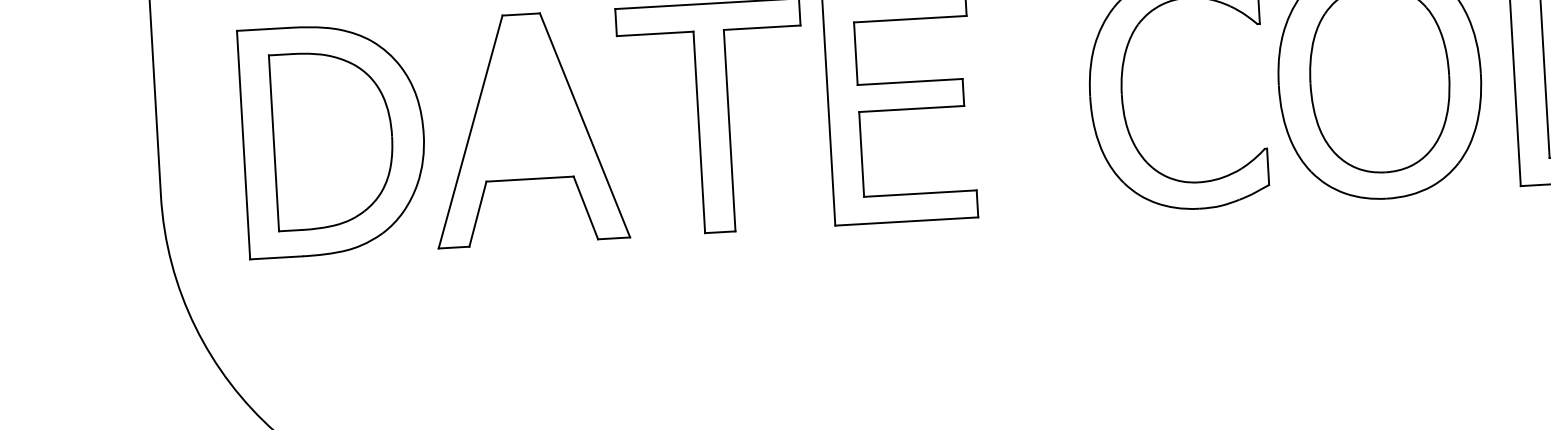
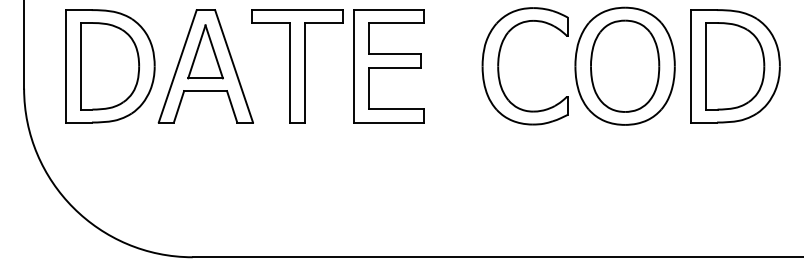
part: (525, 98) -> (205, 51), added

